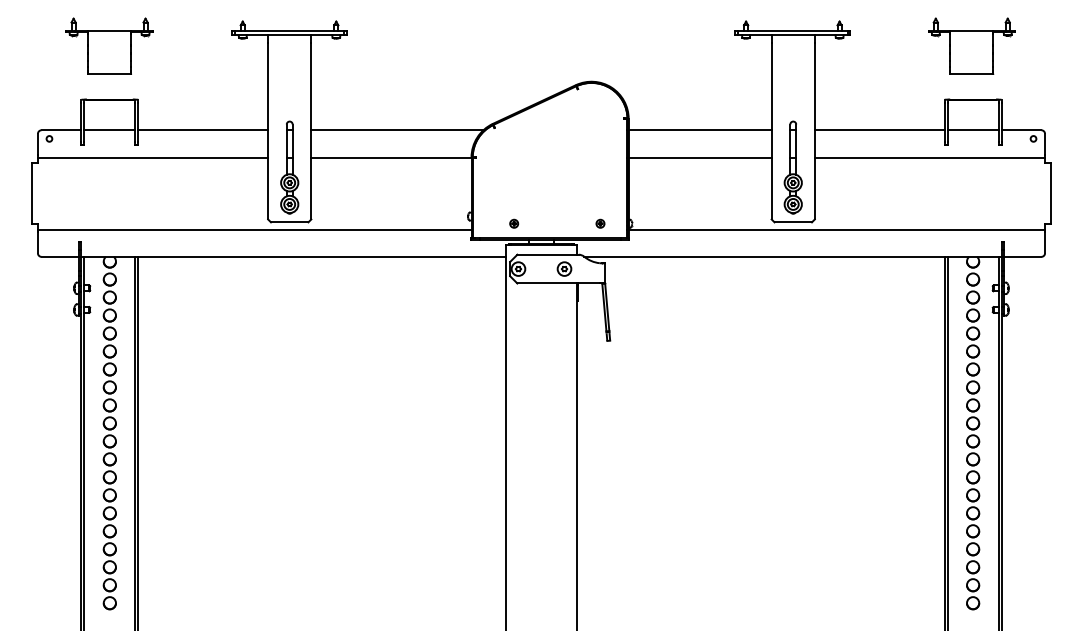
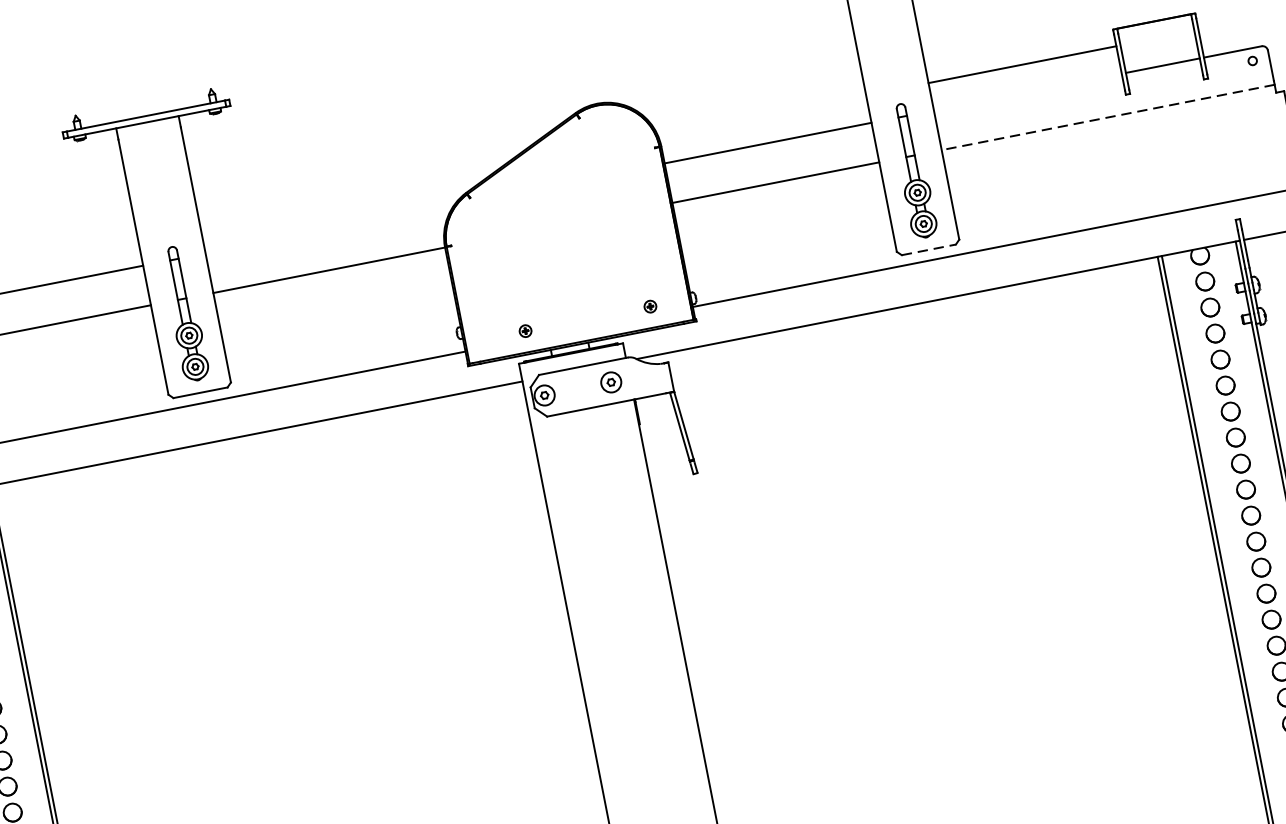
line: (397, 130) -> (330, 229), removed
line: (879, 130) -> (1022, 65), moved
line: (929, 157) -> (1107, 117), solid -> dashed
line: (793, 222) -> (929, 250), solid -> dashed

